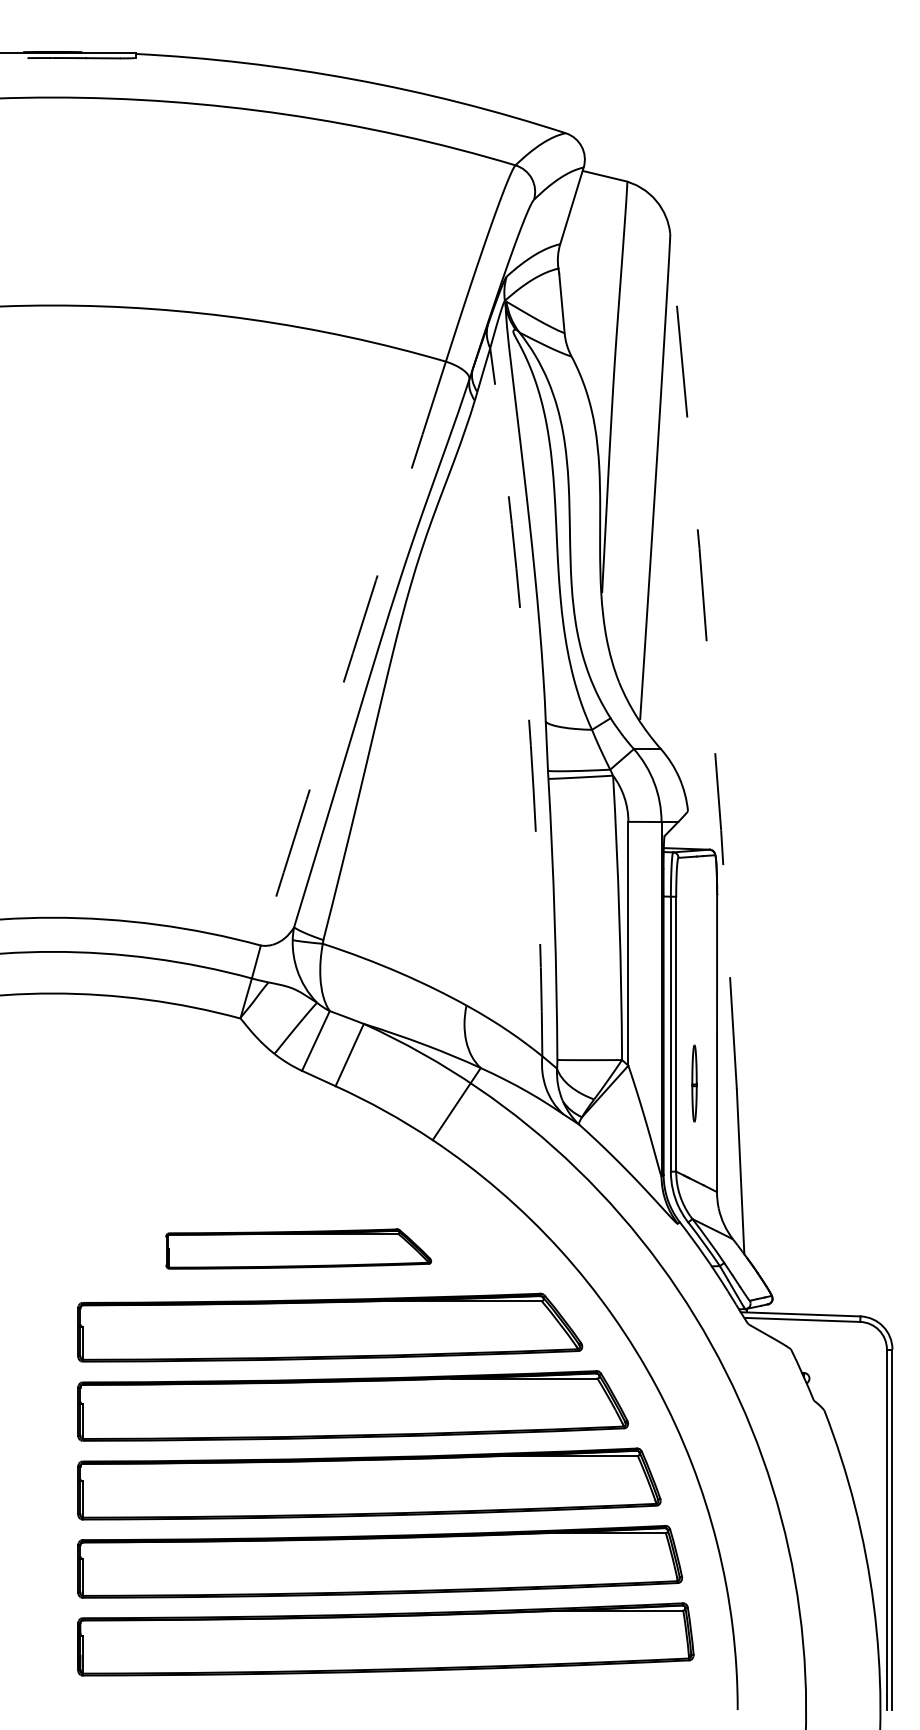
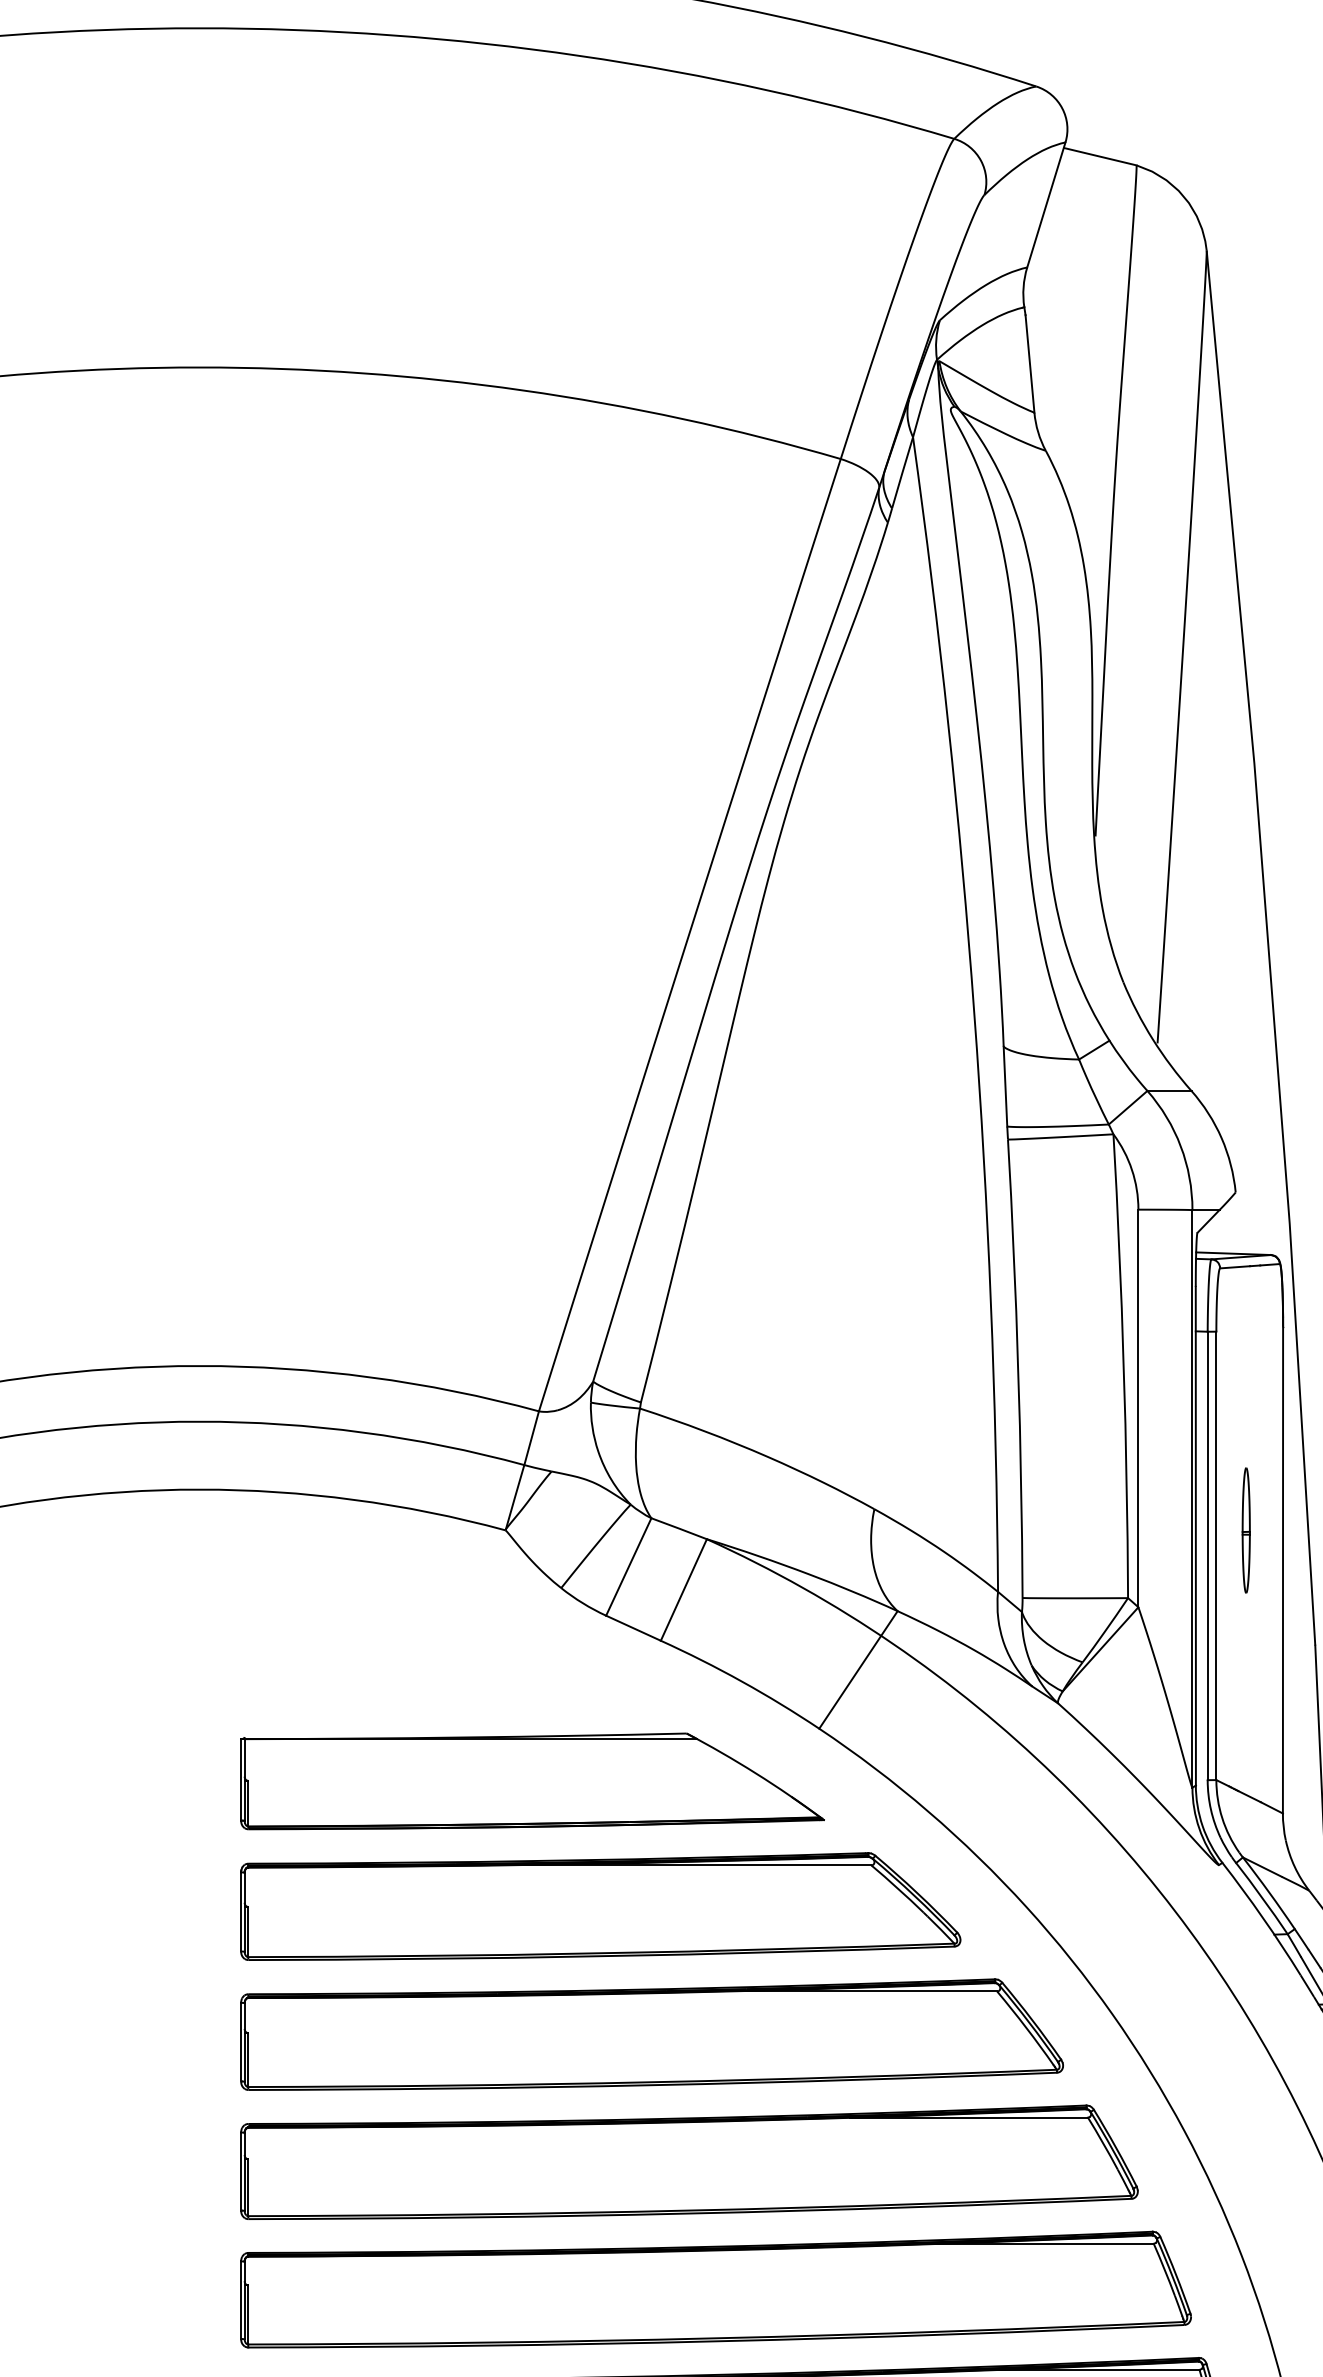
arc: (352, 653) -> (688, 935), dashed -> solid
line: (708, 661) -> (1269, 948), dashed -> solid
arc: (527, 701) -> (973, 1013), dashed -> solid
part: (694, 1083) -> (1246, 1530), moved
part: (256, 1172) -> (531, 1781), added
part: (298, 1248) -> (600, 1905), size x1.67

